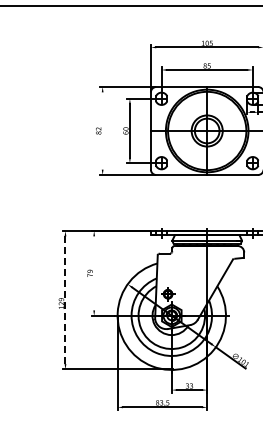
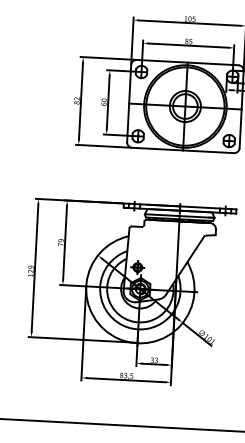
line: (102, 130) -> (80, 100), added
line: (94, 273) -> (65, 242), added
line: (65, 300) -> (35, 268), dashed -> solid

